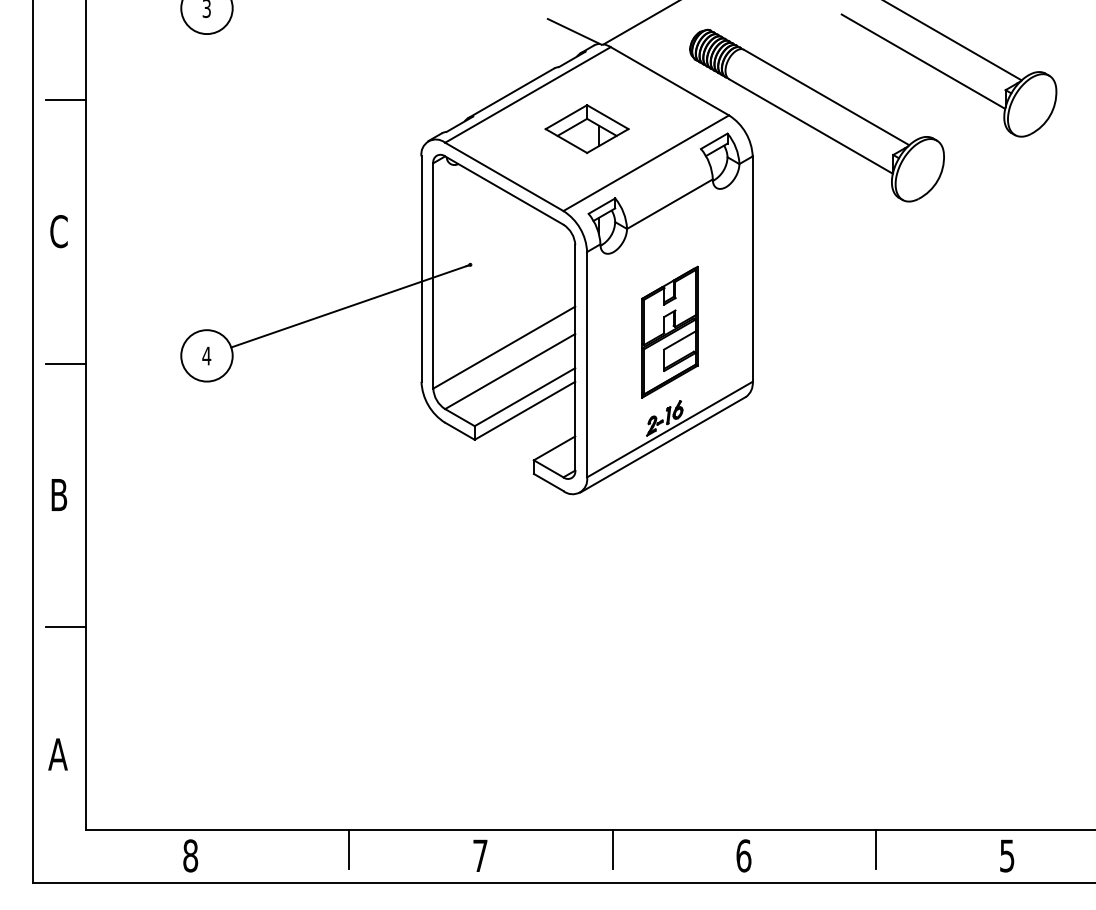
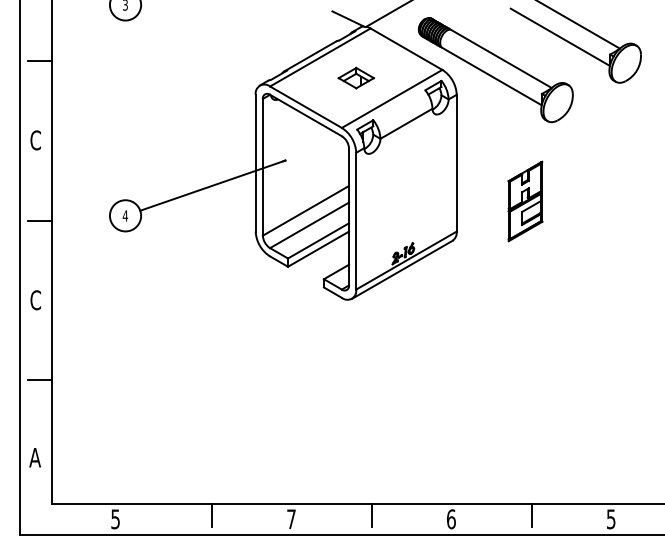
part: (587, 127) -> (356, 77), size x0.7
part: (669, 332) -> (525, 201), moved
text: (58, 495) -> (35, 300), B -> C
text: (190, 856) -> (115, 519), 8 -> 5

